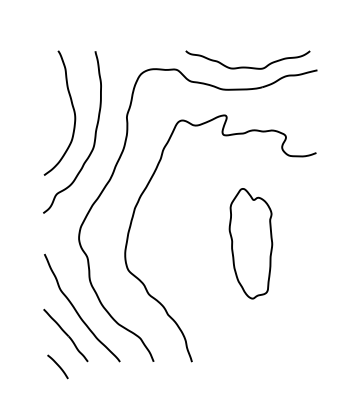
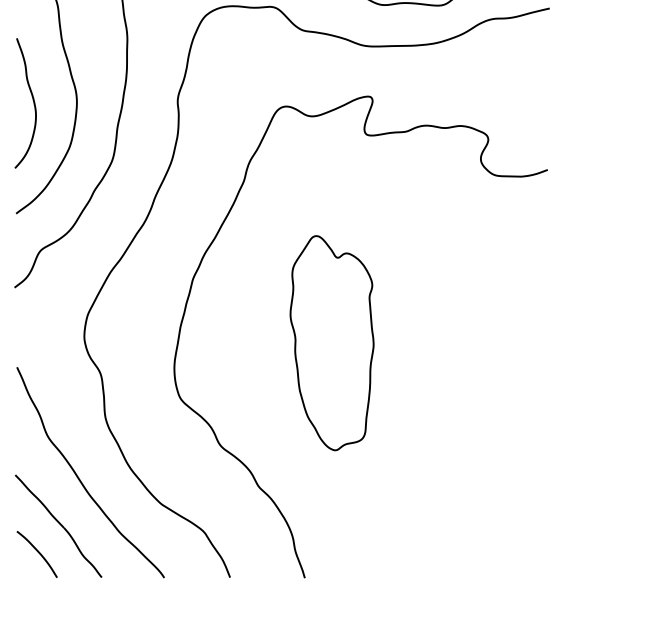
curve: (52, 118) -> (32, 102), added
part: (250, 243) -> (331, 342), moved
curve: (57, 365) -> (36, 551), moved

